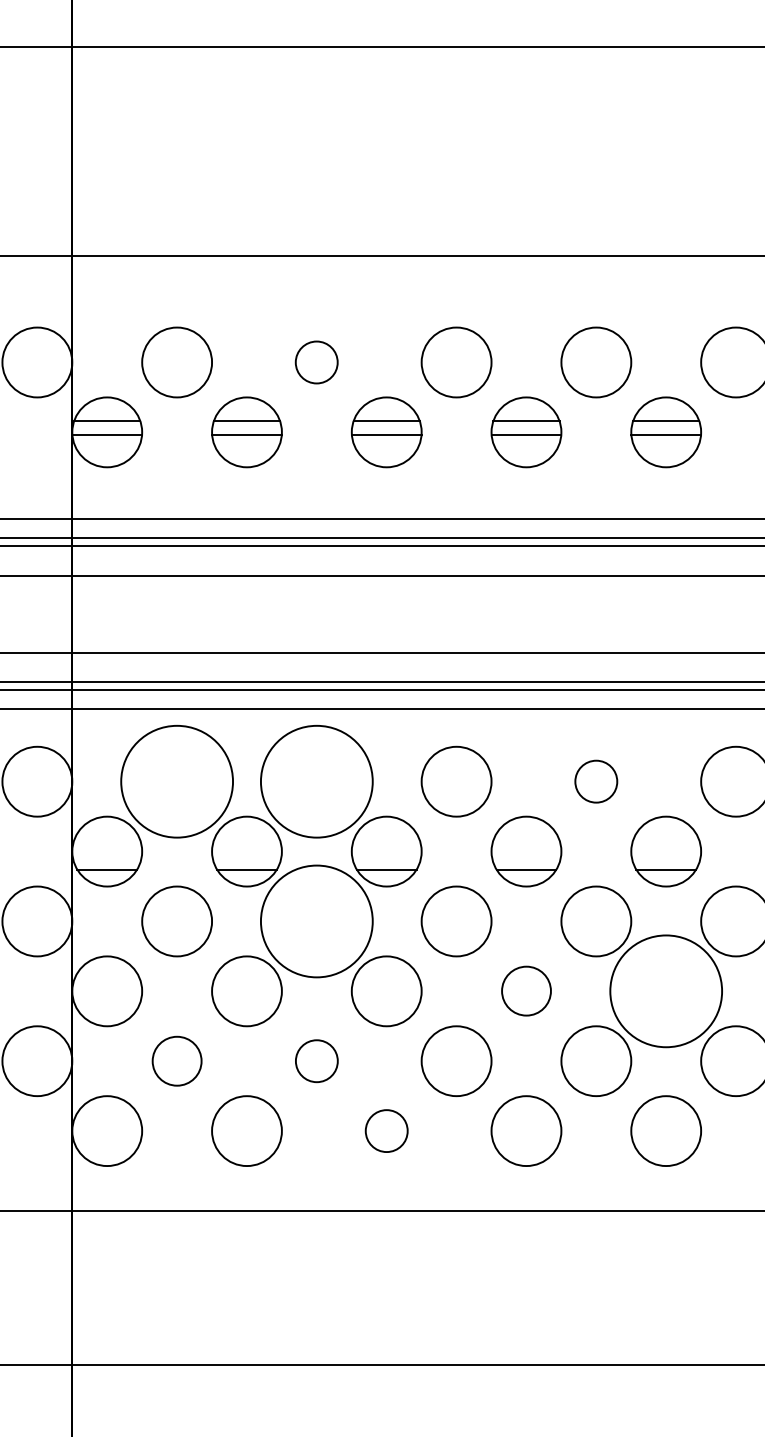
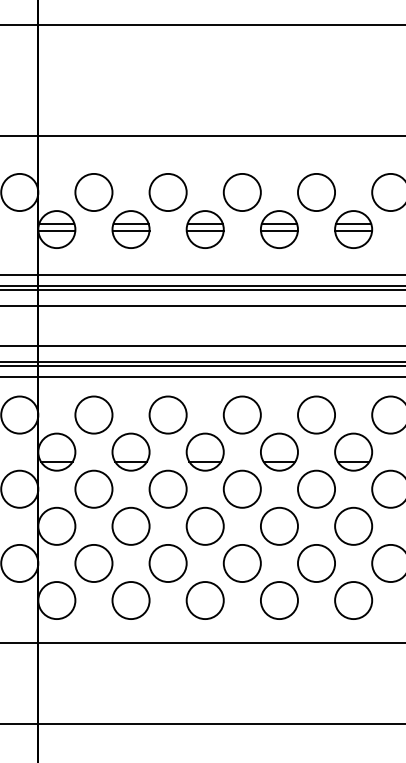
circle: (315, 362) -> (167, 192), size x1.67
circle: (176, 780) -> (93, 414), size x0.62
circle: (315, 780) -> (167, 414), size x0.62
circle: (596, 780) -> (316, 414), size x1.67
circle: (315, 920) -> (167, 488), size x0.62
circle: (526, 989) -> (279, 525), size x1.43
circle: (665, 989) -> (353, 525), size x0.62
circle: (176, 1061) -> (93, 563), size x1.43
circle: (315, 1061) -> (167, 563), size x1.67
circle: (385, 1130) -> (204, 600), size x1.67

